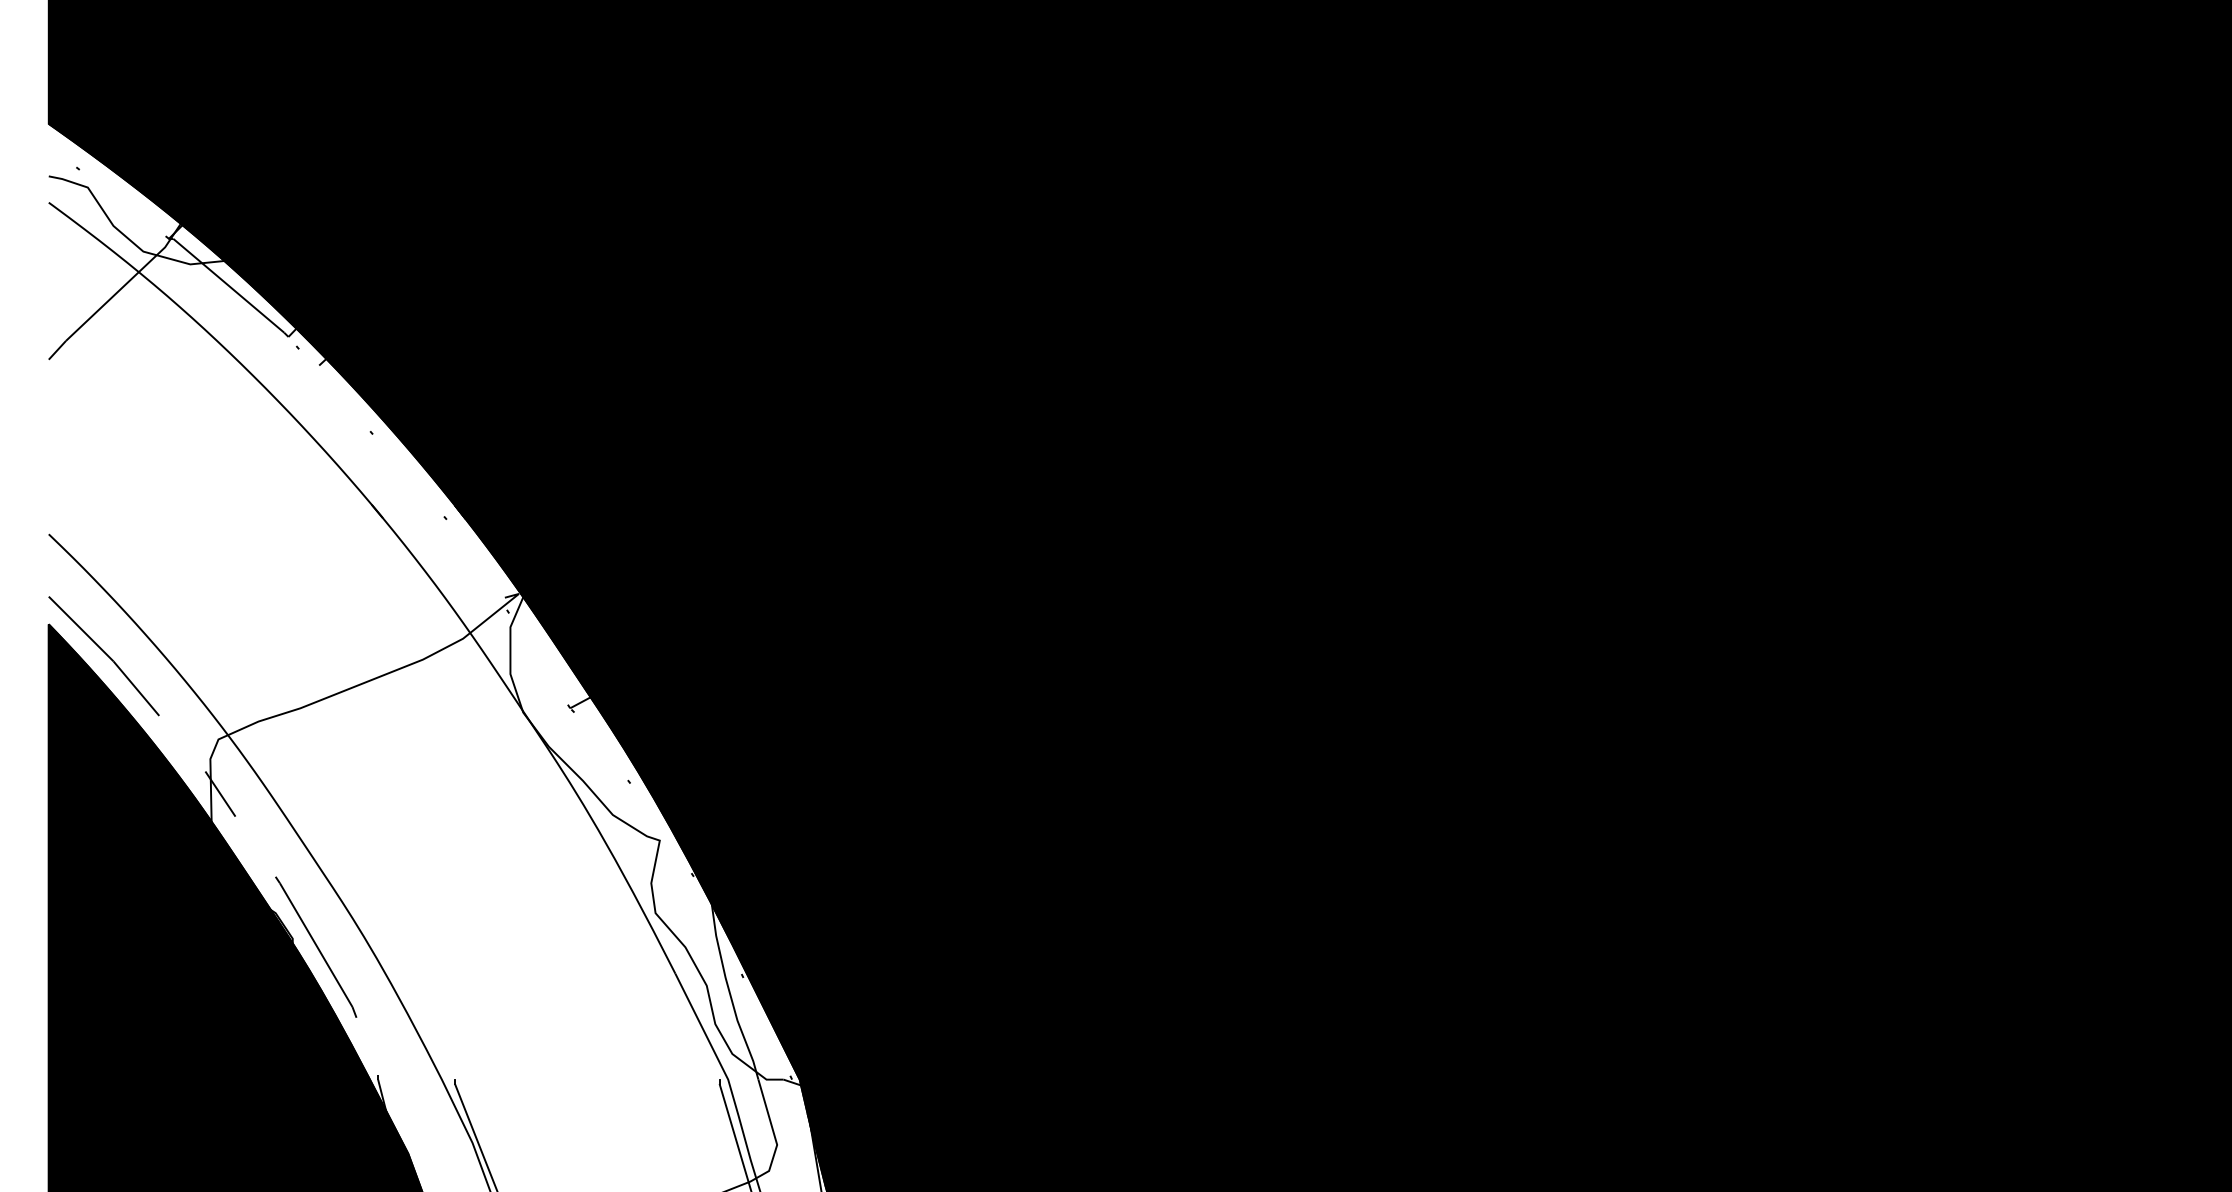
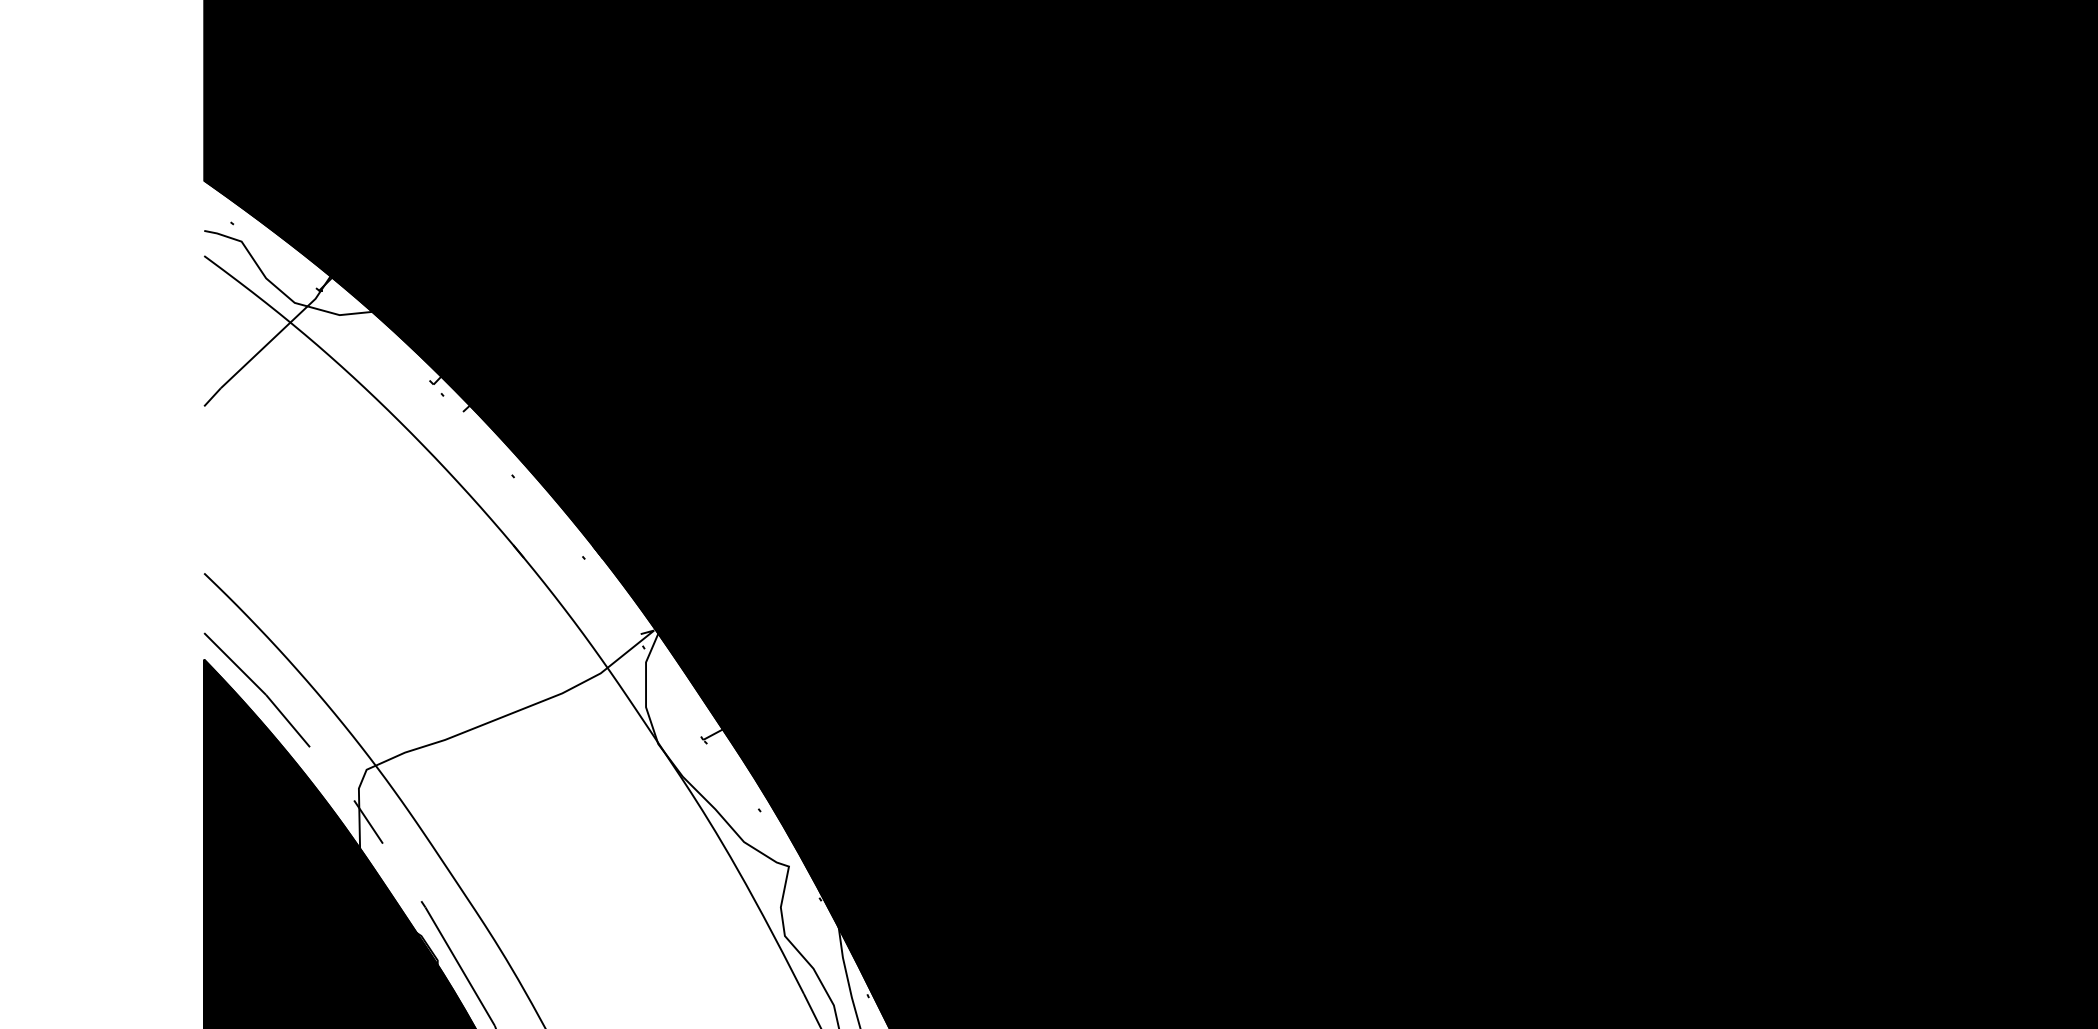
line: (228, 285) -> (376, 335), removed

